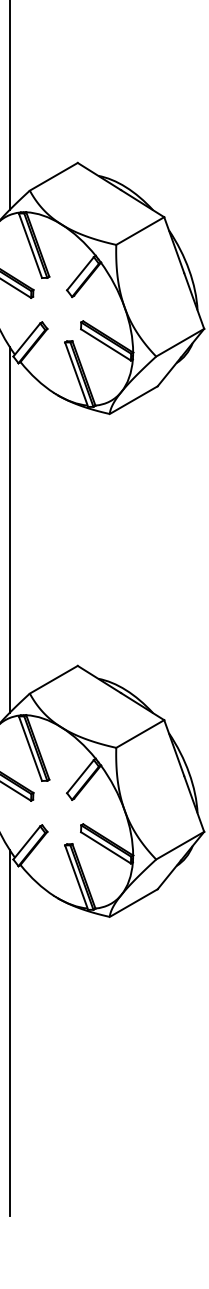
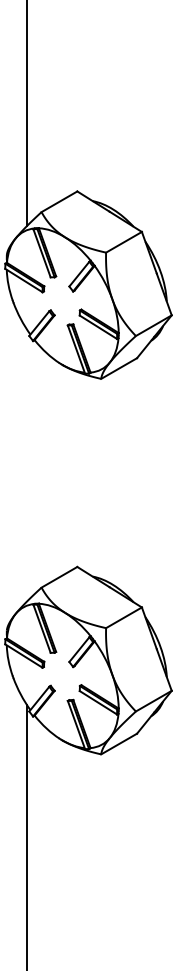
line: (9, 530) -> (26, 465), removed

